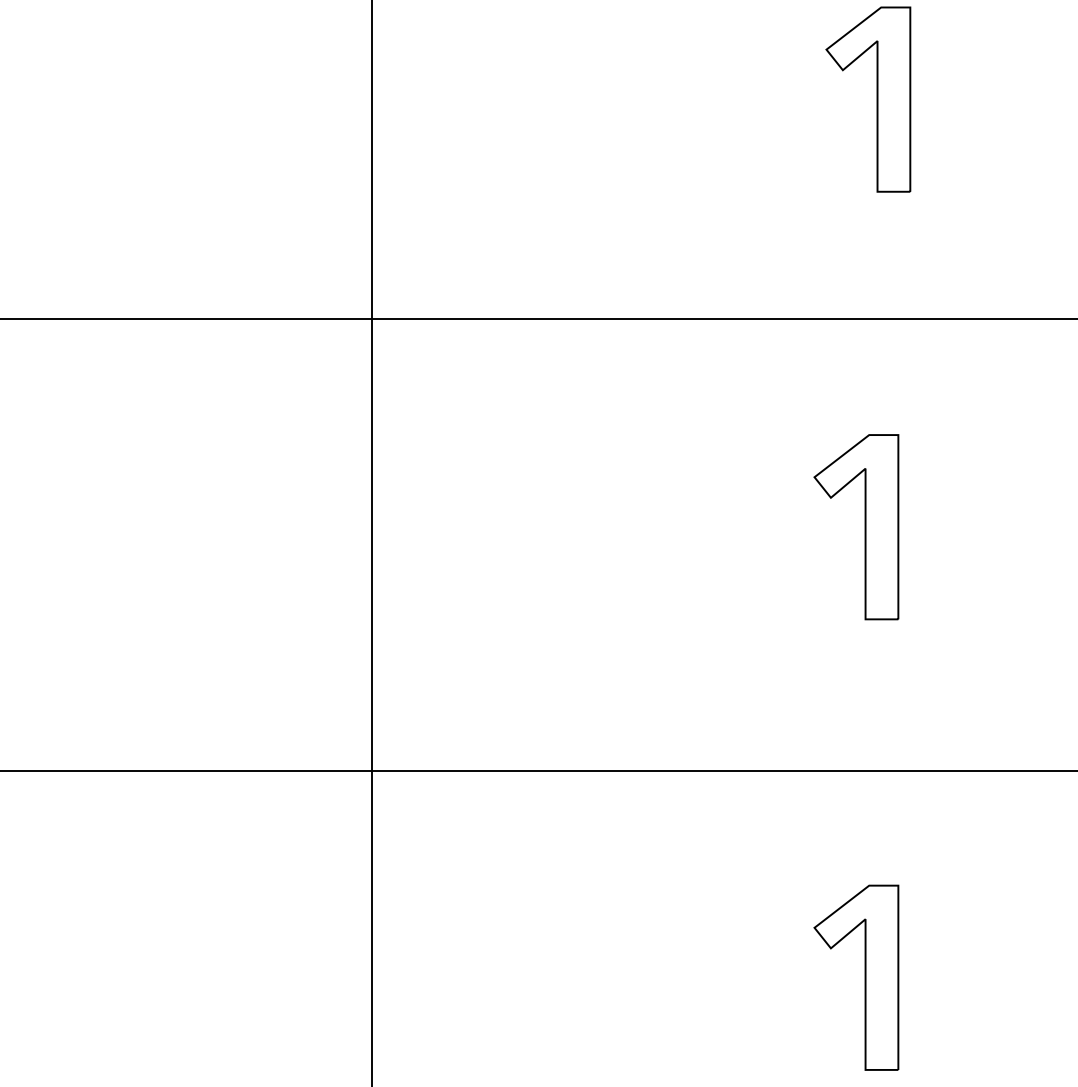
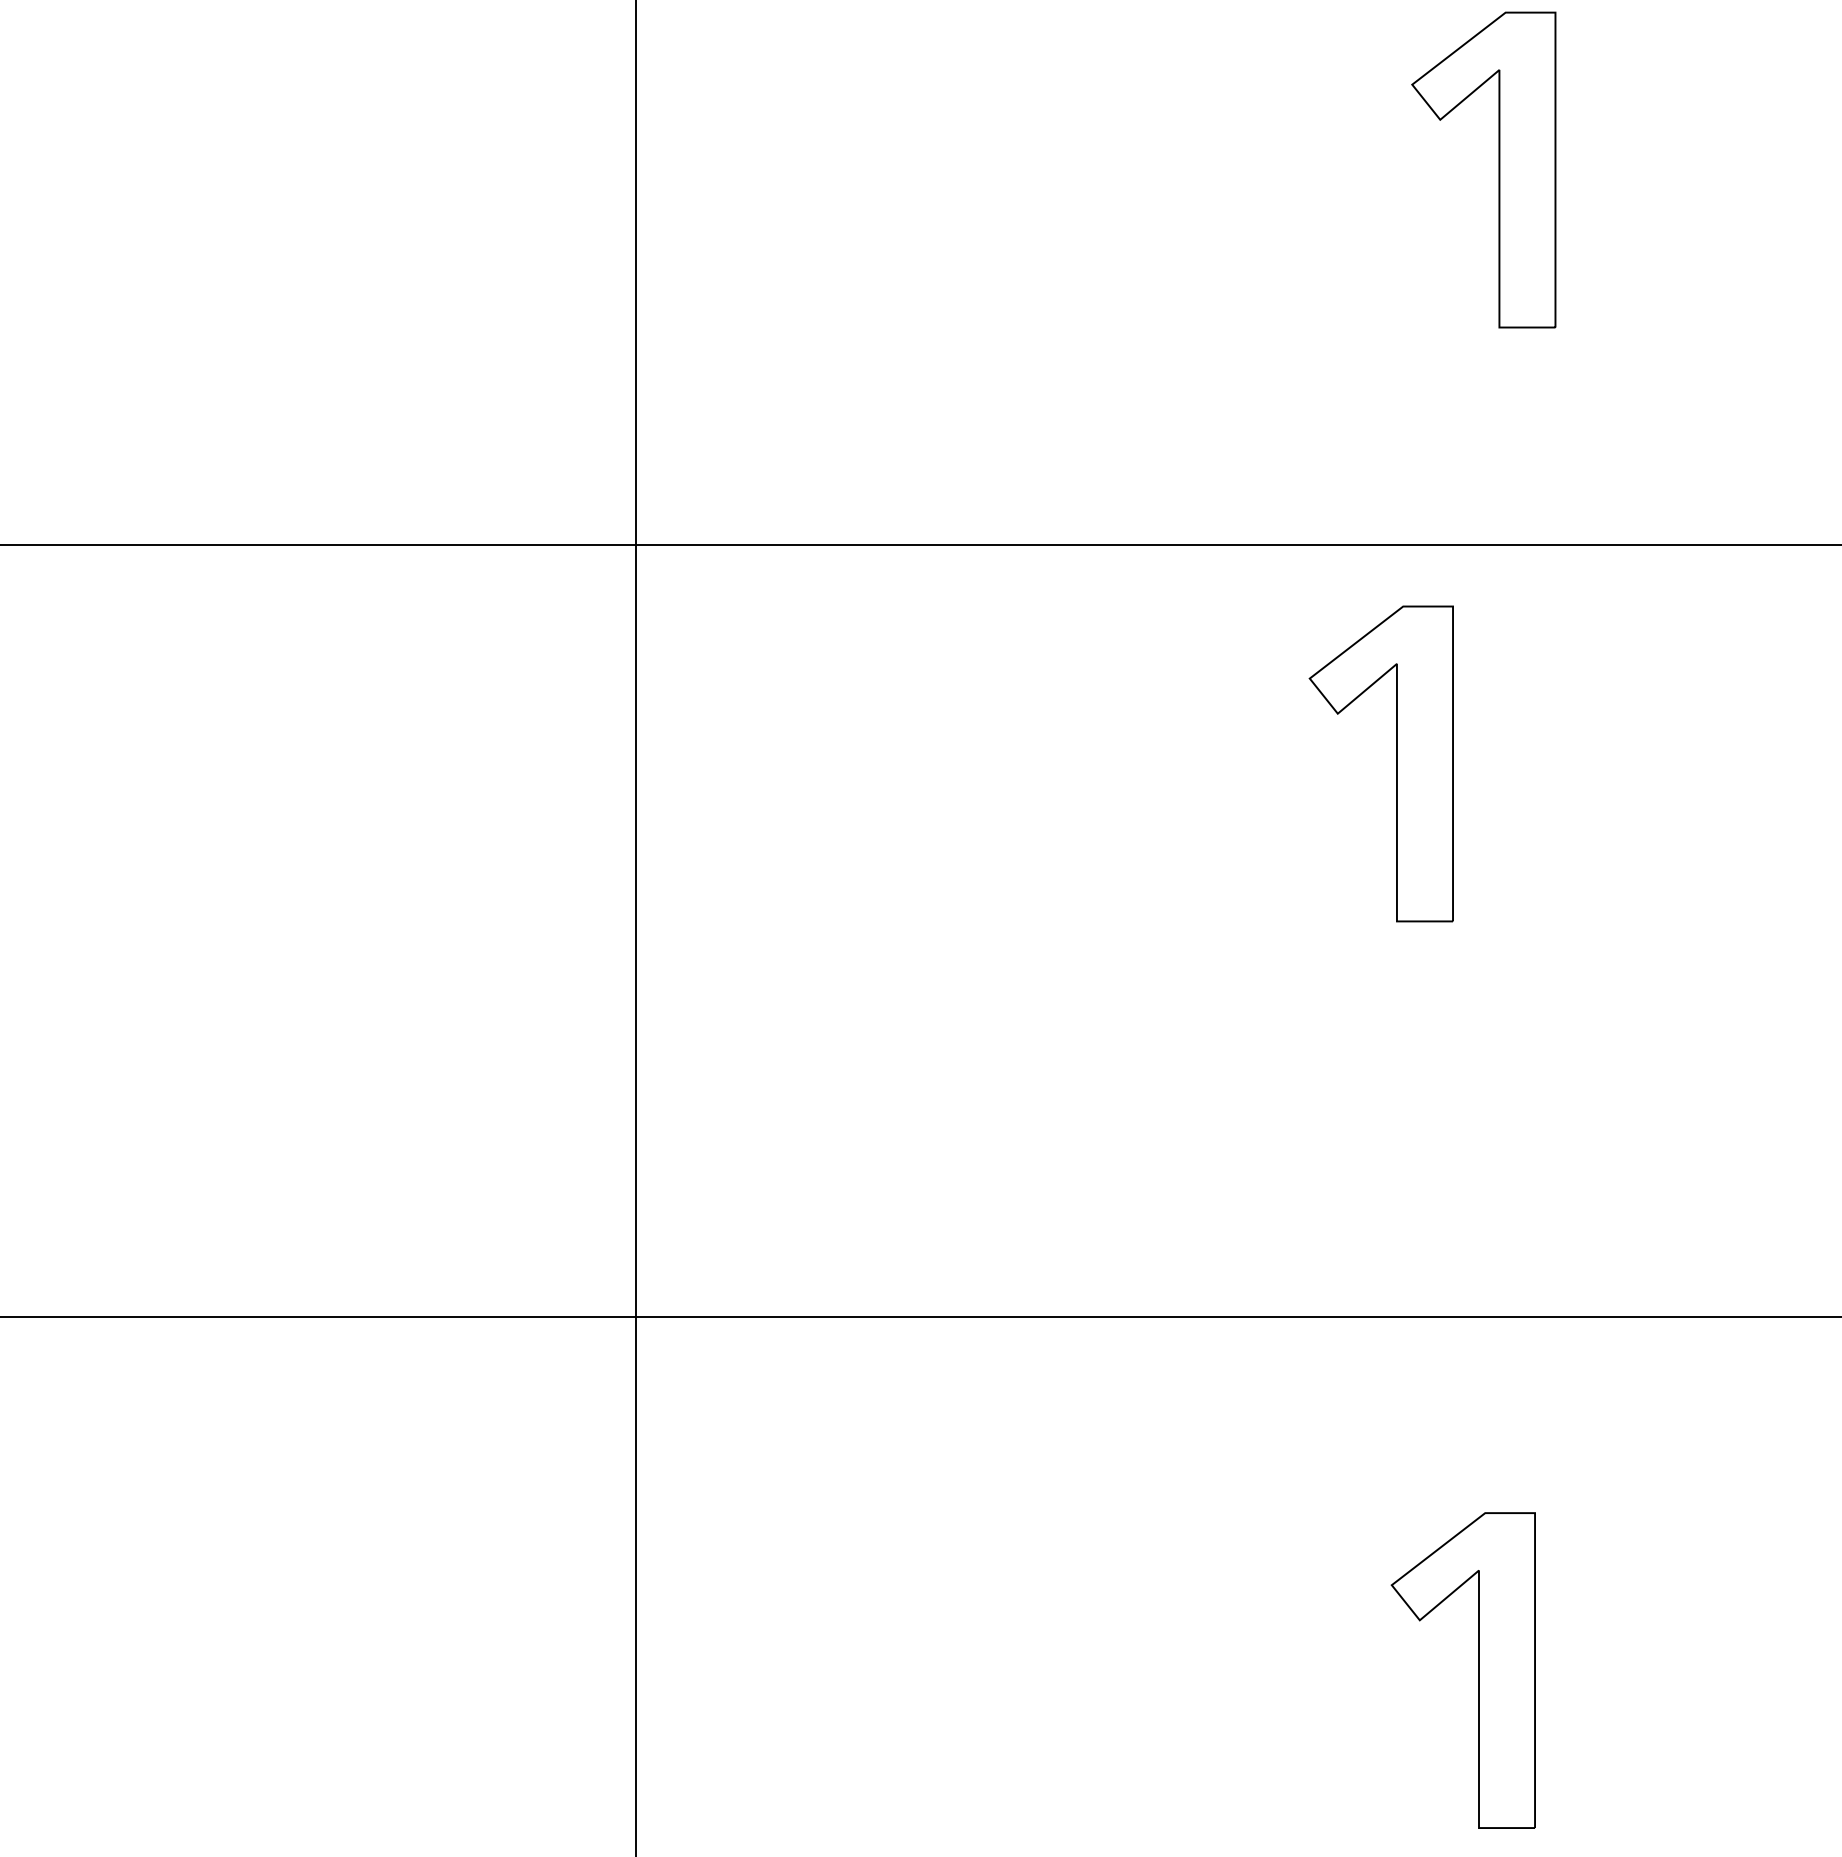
part: (864, 527) -> (1395, 764), moved

